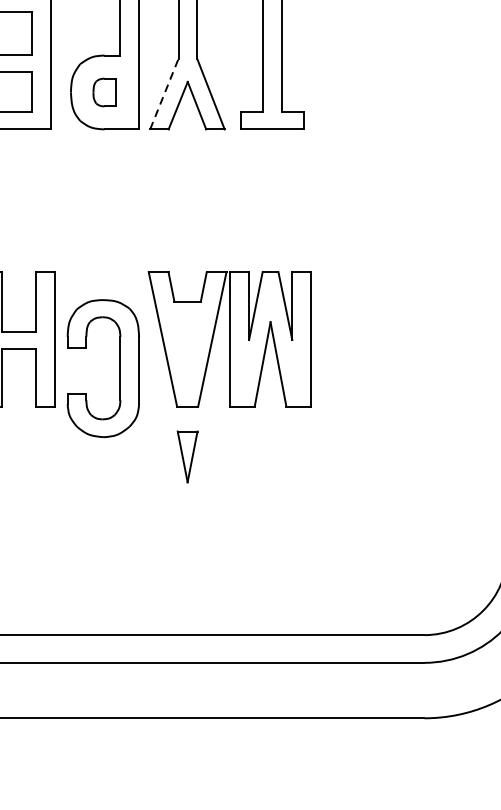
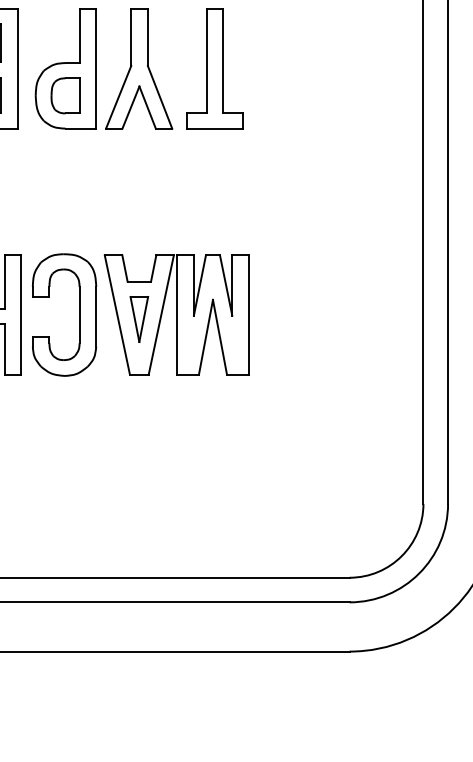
part: (104, 92) -> (65, 95), size x1.43
line: (164, 94) -> (118, 97), dashed -> solid
part: (120, 367) -> (79, 314), moved
part: (187, 456) -> (139, 319), moved

